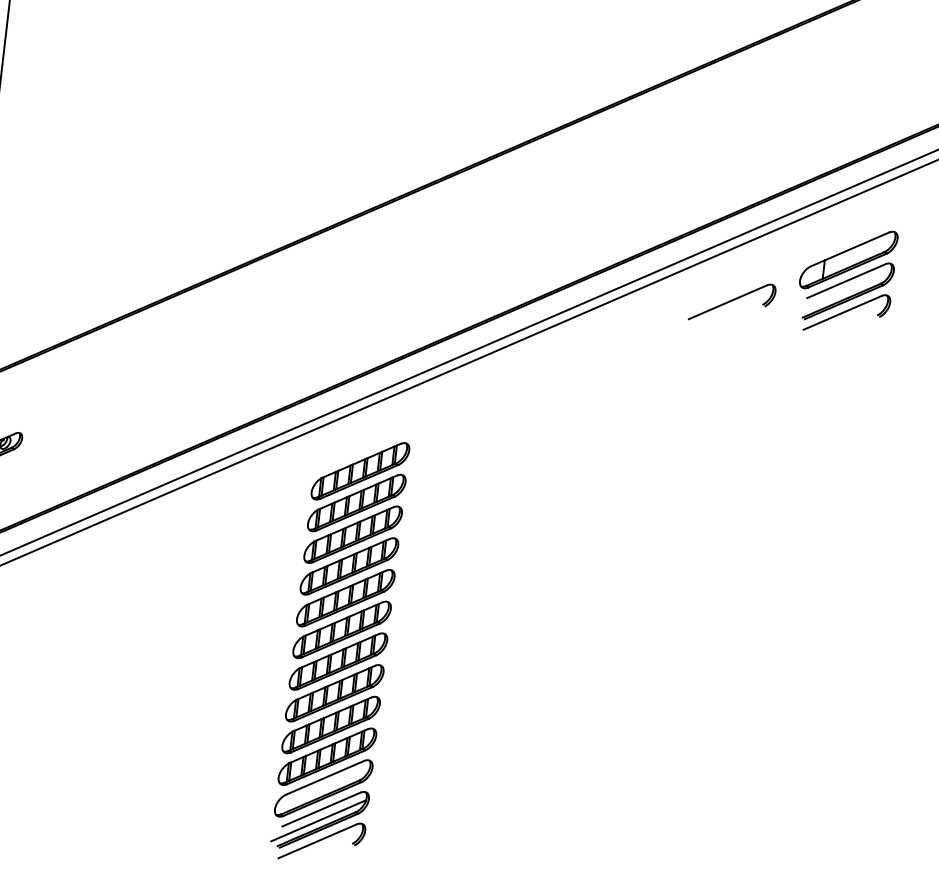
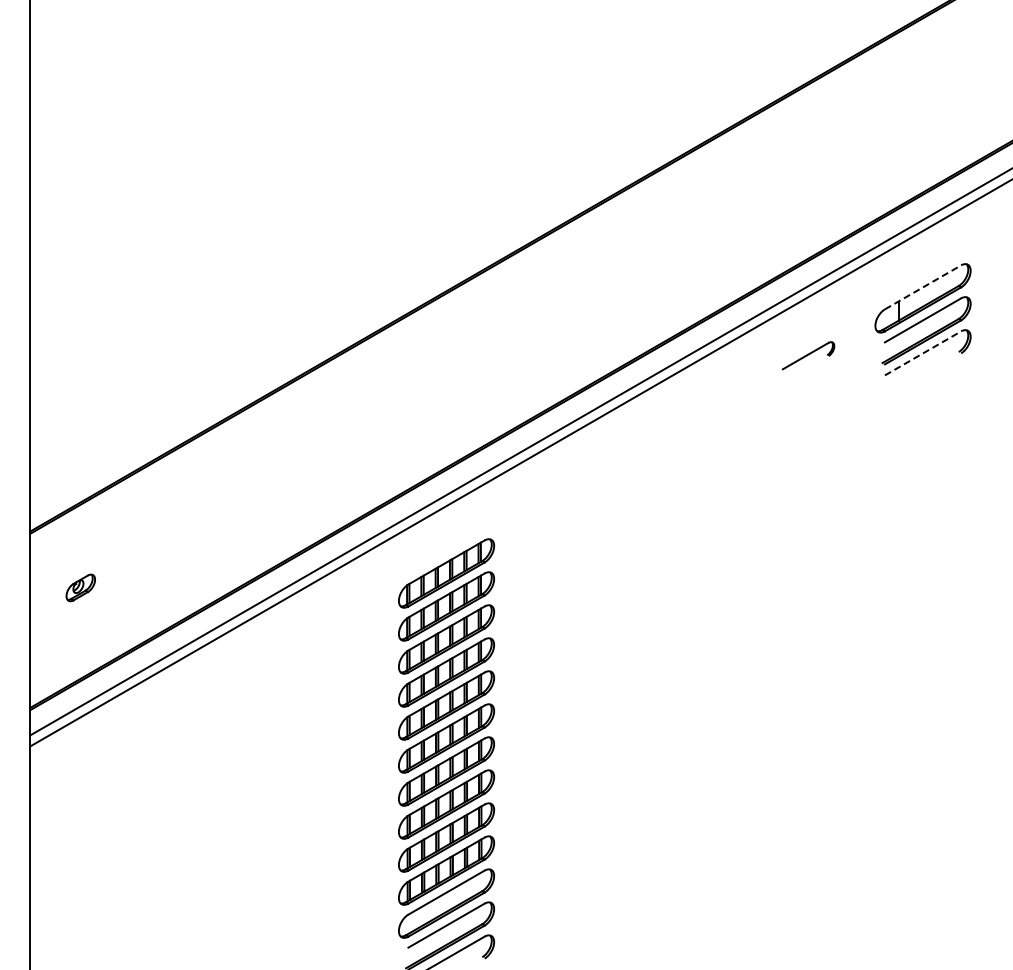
line: (850, 249) -> (923, 287), solid -> dashed
part: (732, 302) -> (808, 355), size x0.6
line: (843, 313) -> (923, 353), solid -> dashed
line: (318, 820) -> (444, 937), removed

